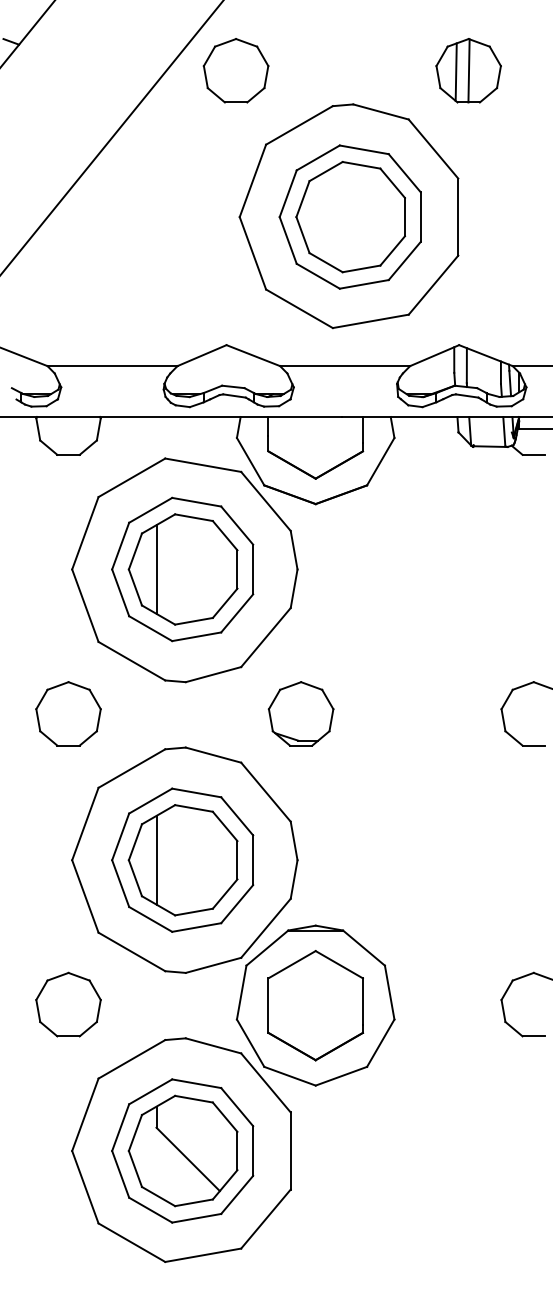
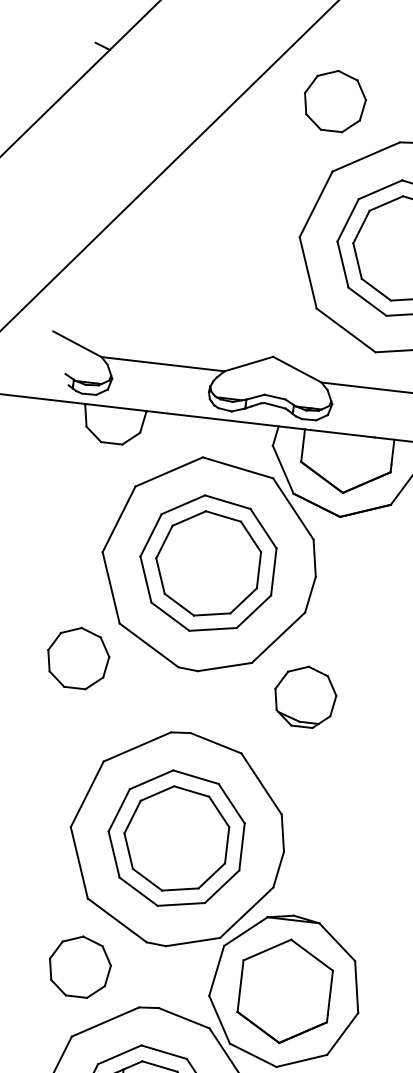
part: (235, 70) -> (334, 100), moved
line: (156, 569) -> (182, 561), removed
part: (68, 713) -> (78, 657), moved
part: (300, 713) -> (304, 696), moved
line: (156, 859) -> (150, 835), removed
part: (68, 1004) -> (79, 966), moved

